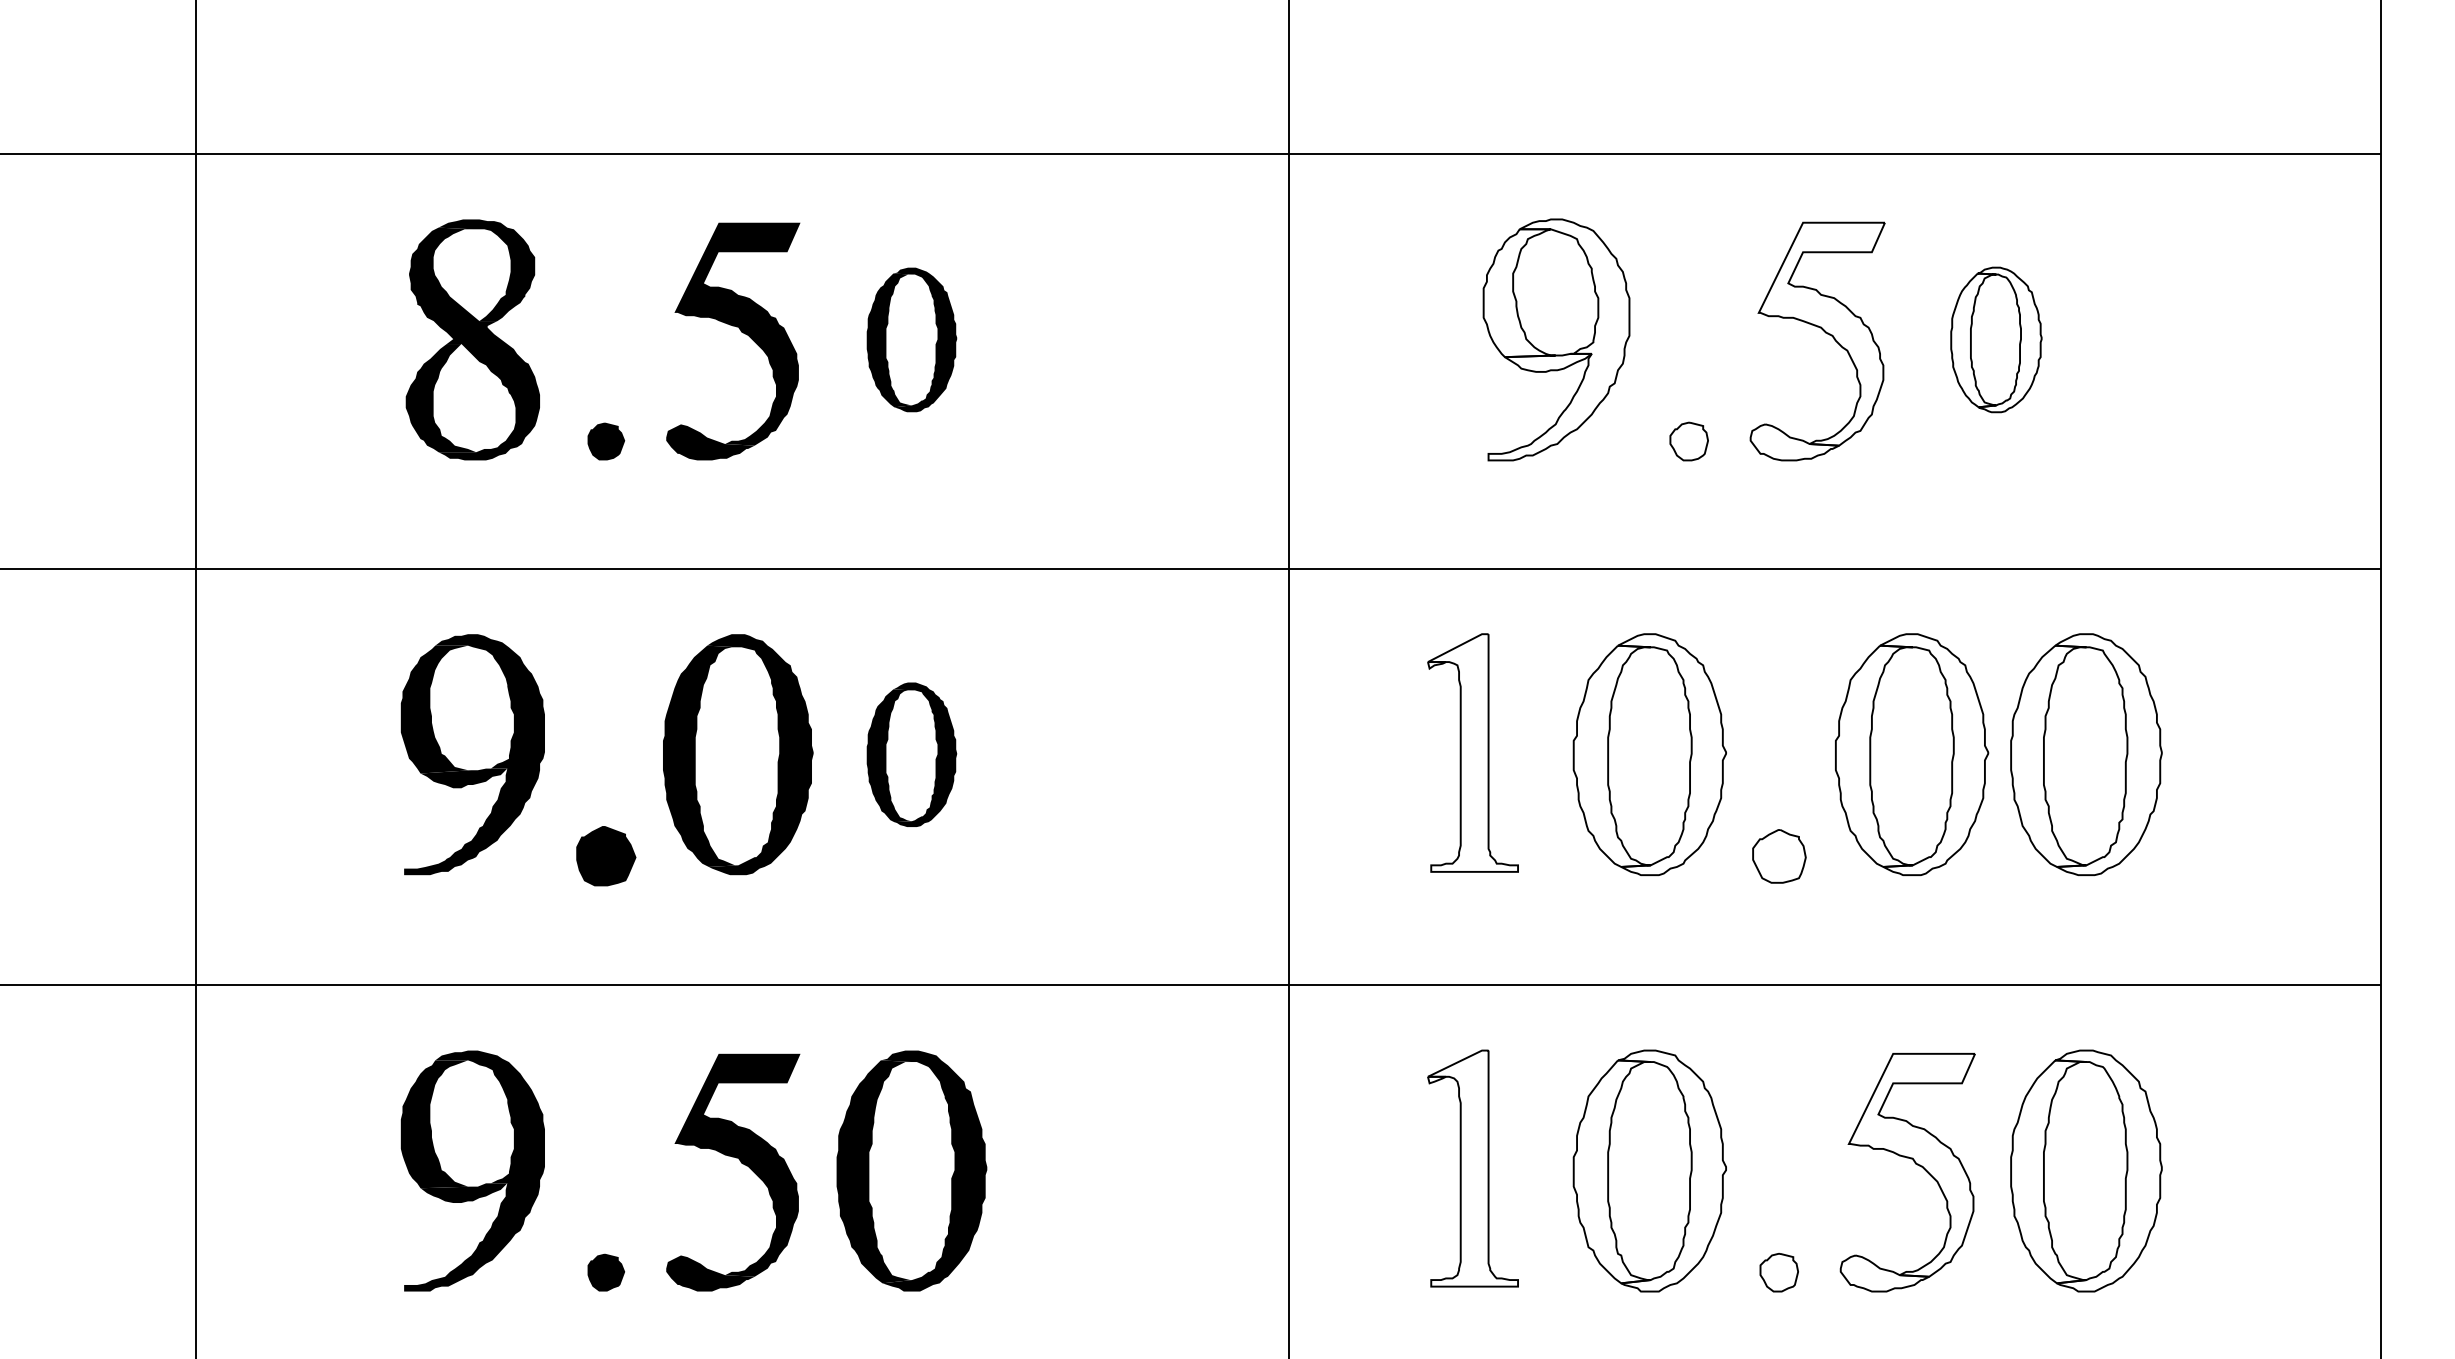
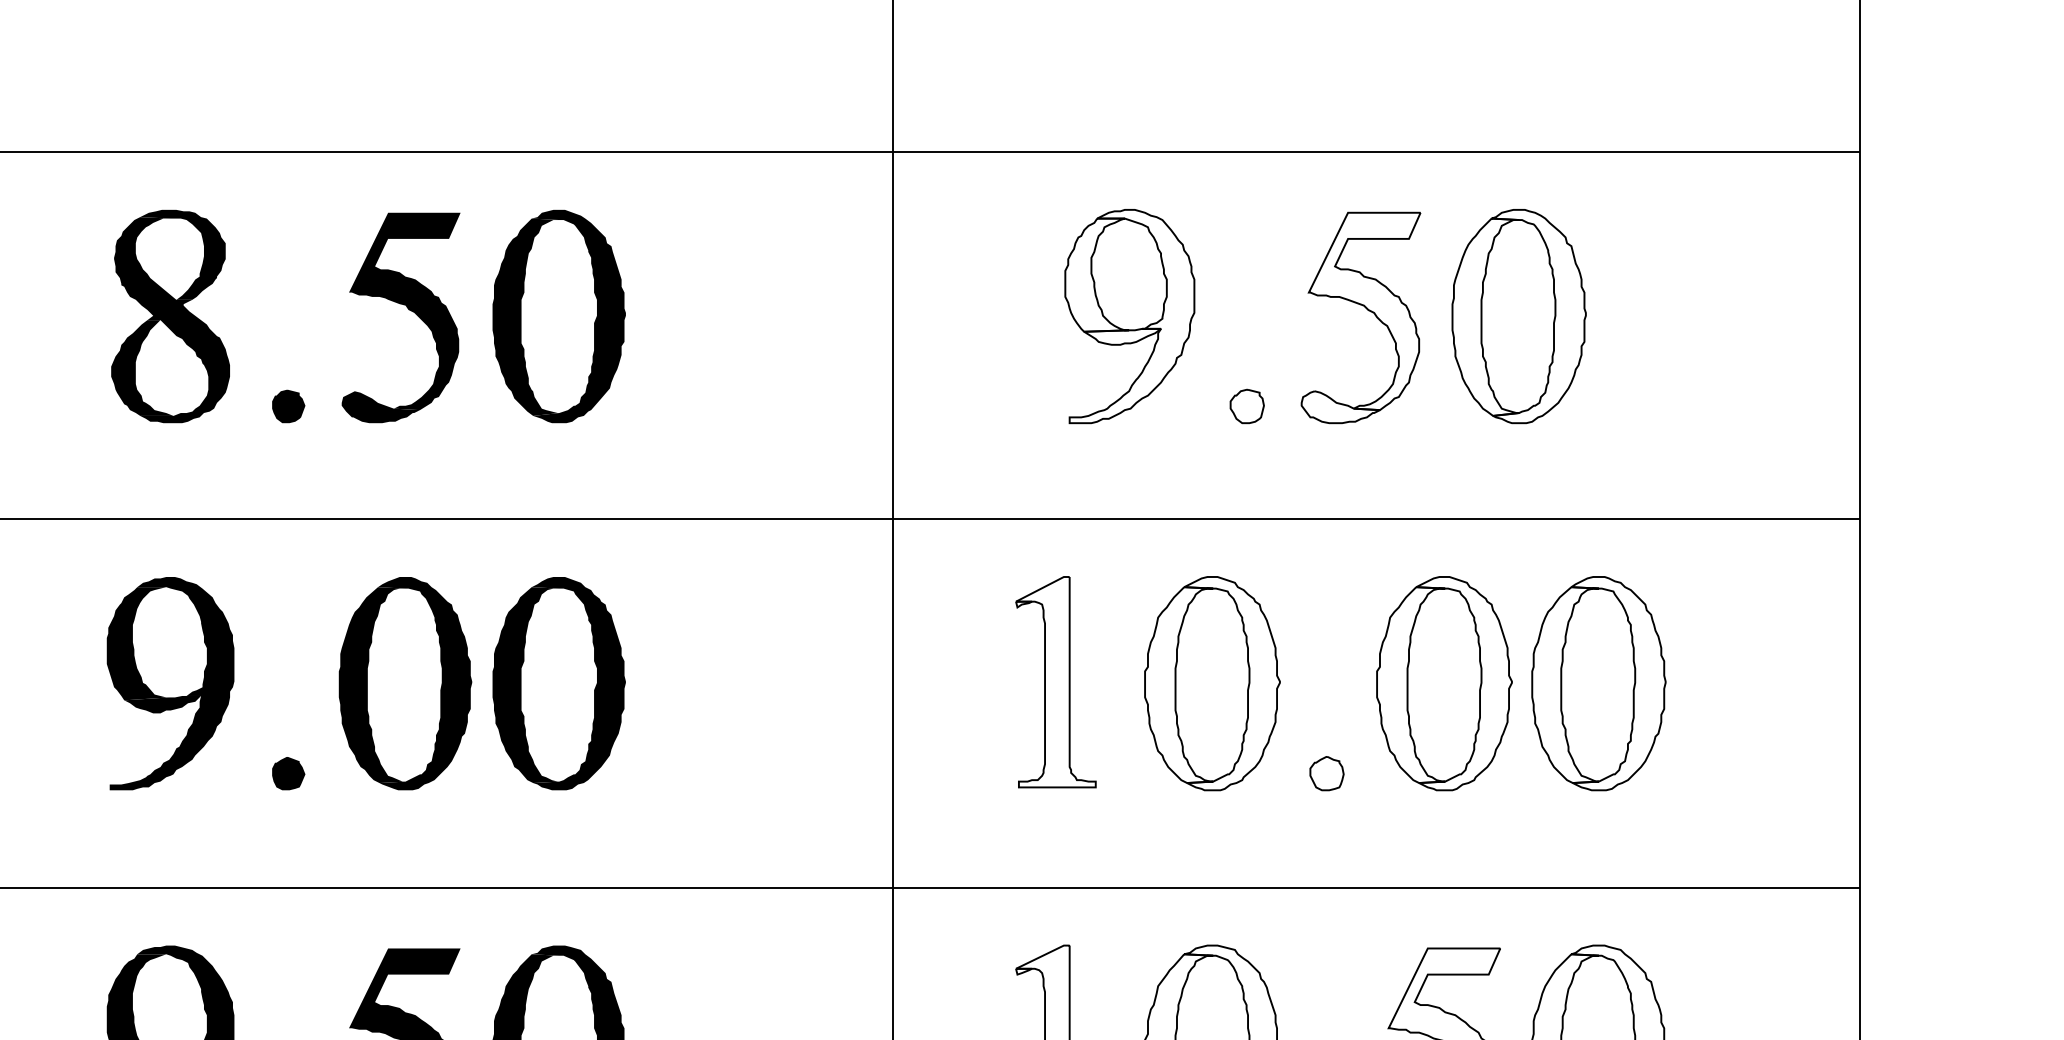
part: (911, 339) -> (558, 316), size x1.67
part: (1996, 339) -> (1519, 316), size x1.67
part: (911, 754) -> (558, 683), size x1.67
part: (1778, 855) -> (1326, 772), size x0.71
part: (606, 856) -> (288, 773), size x0.62

